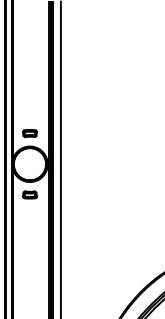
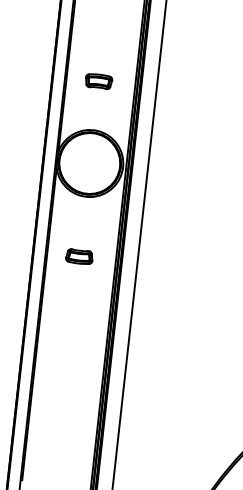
part: (29, 133) -> (97, 81), moved
part: (29, 194) -> (78, 255), moved

